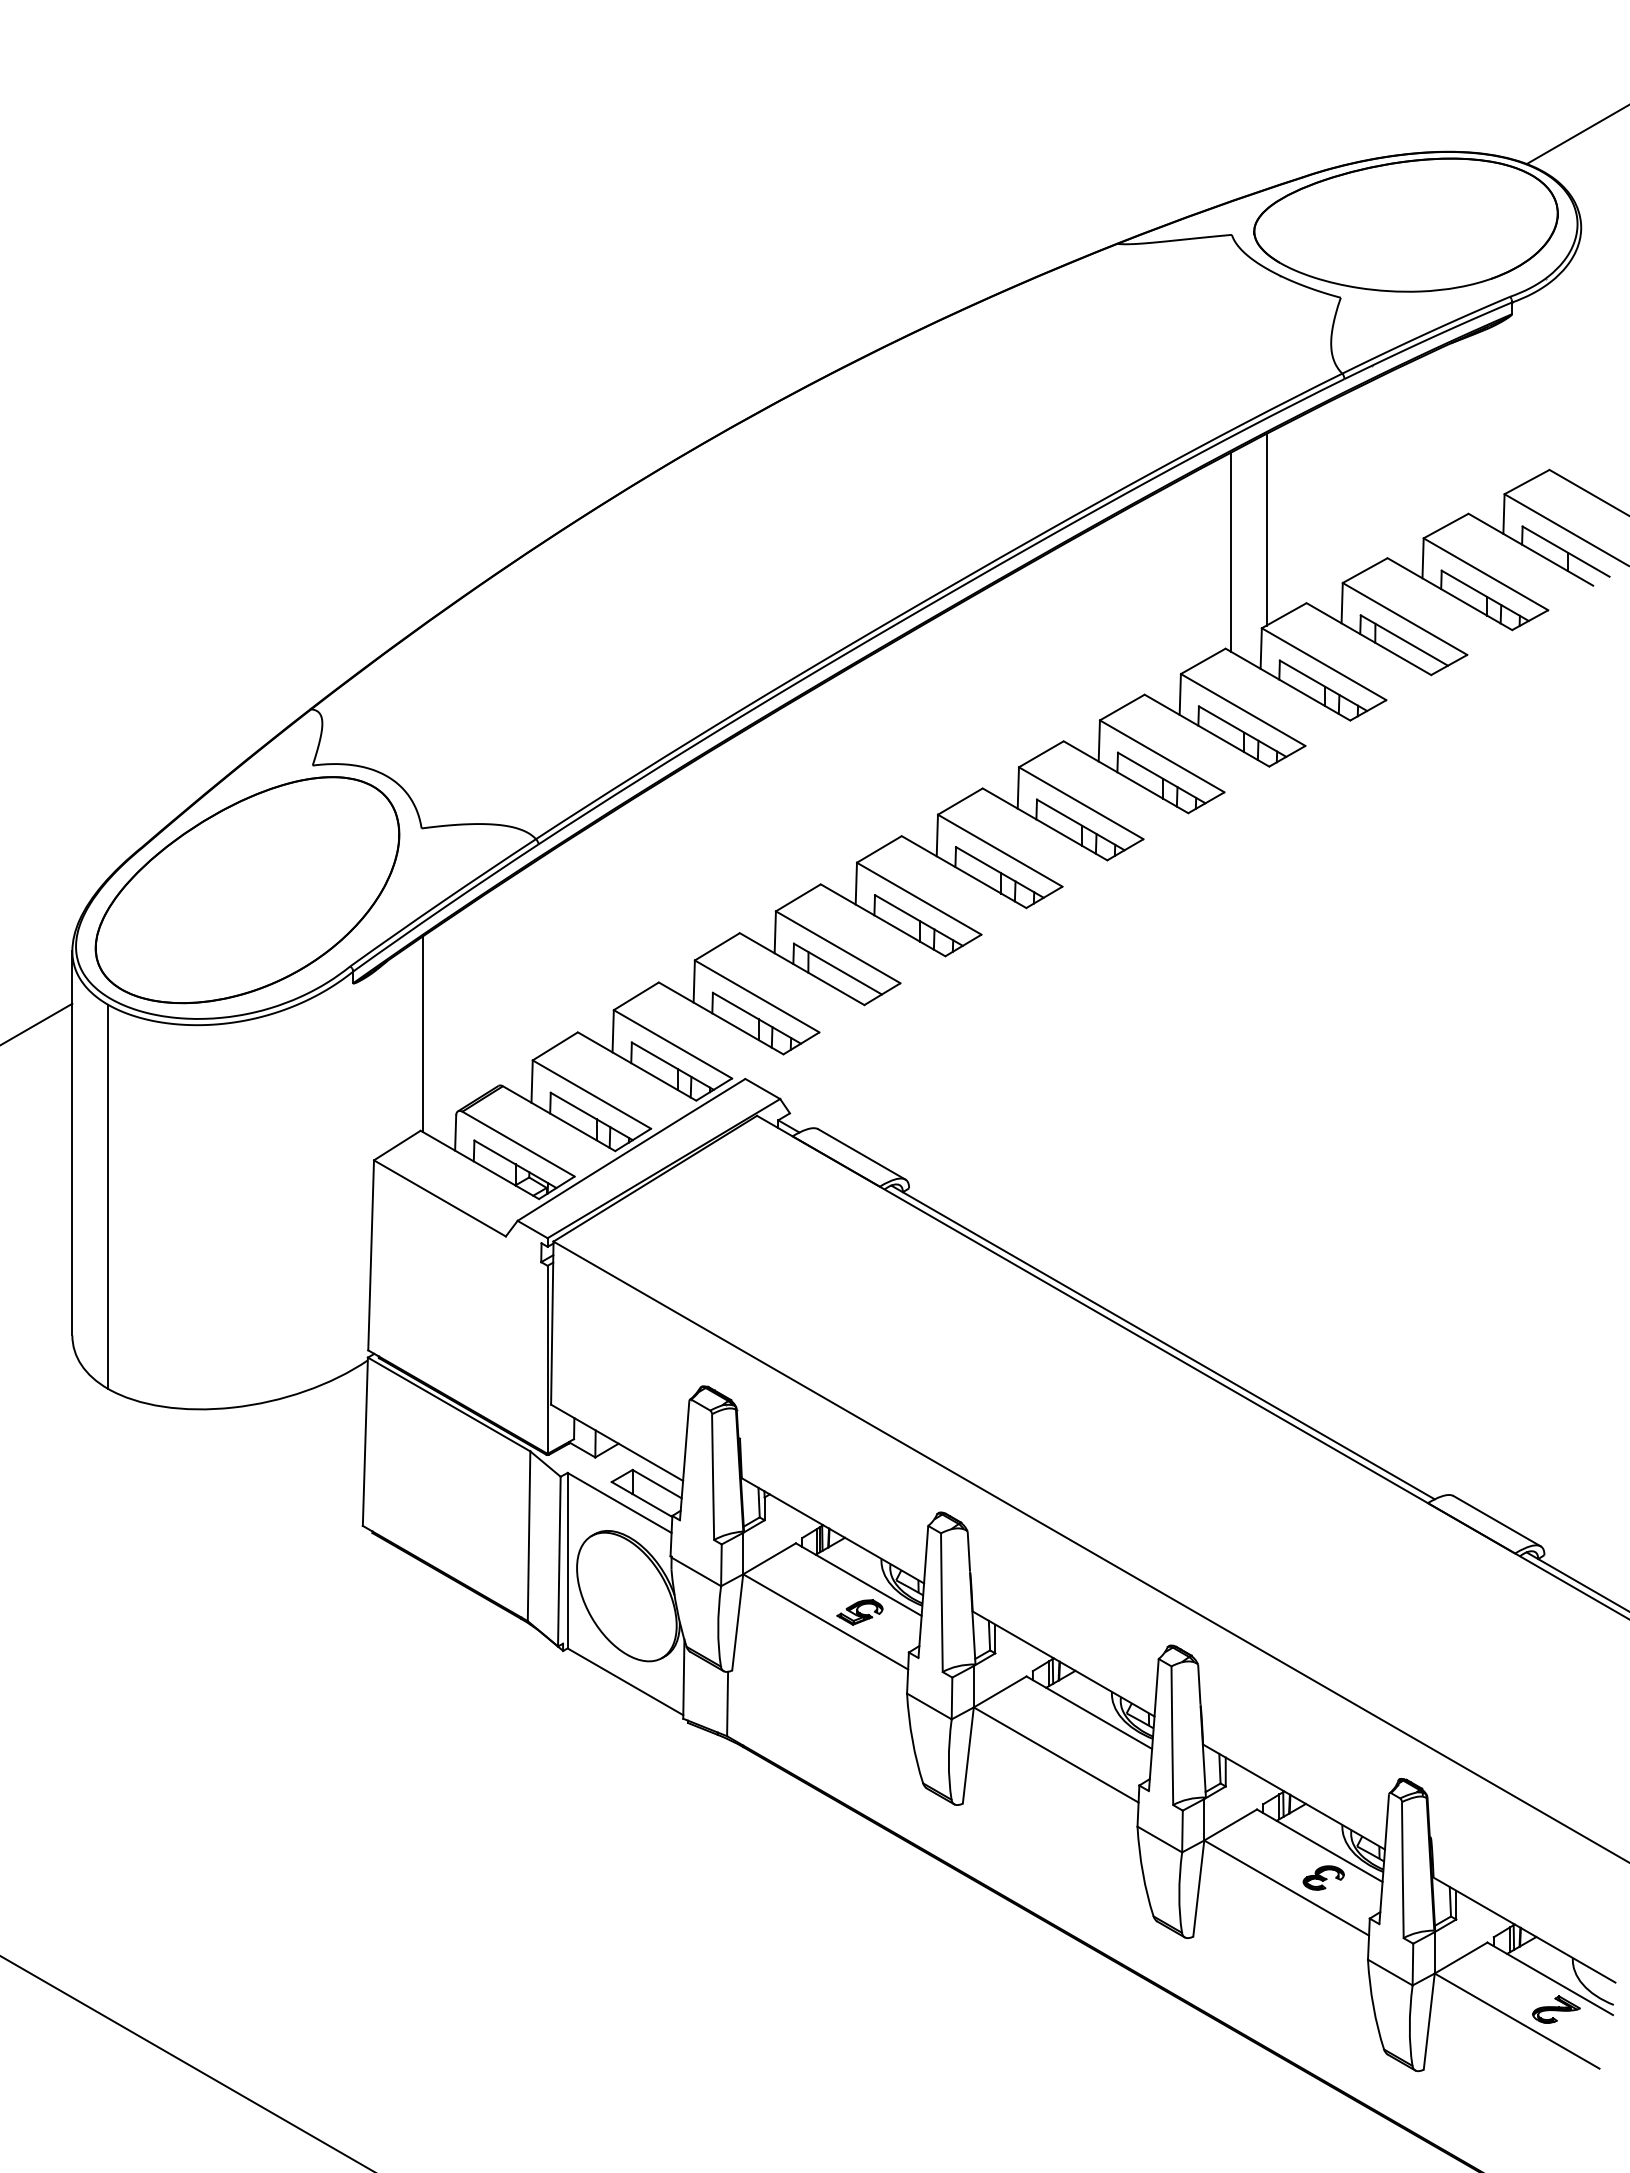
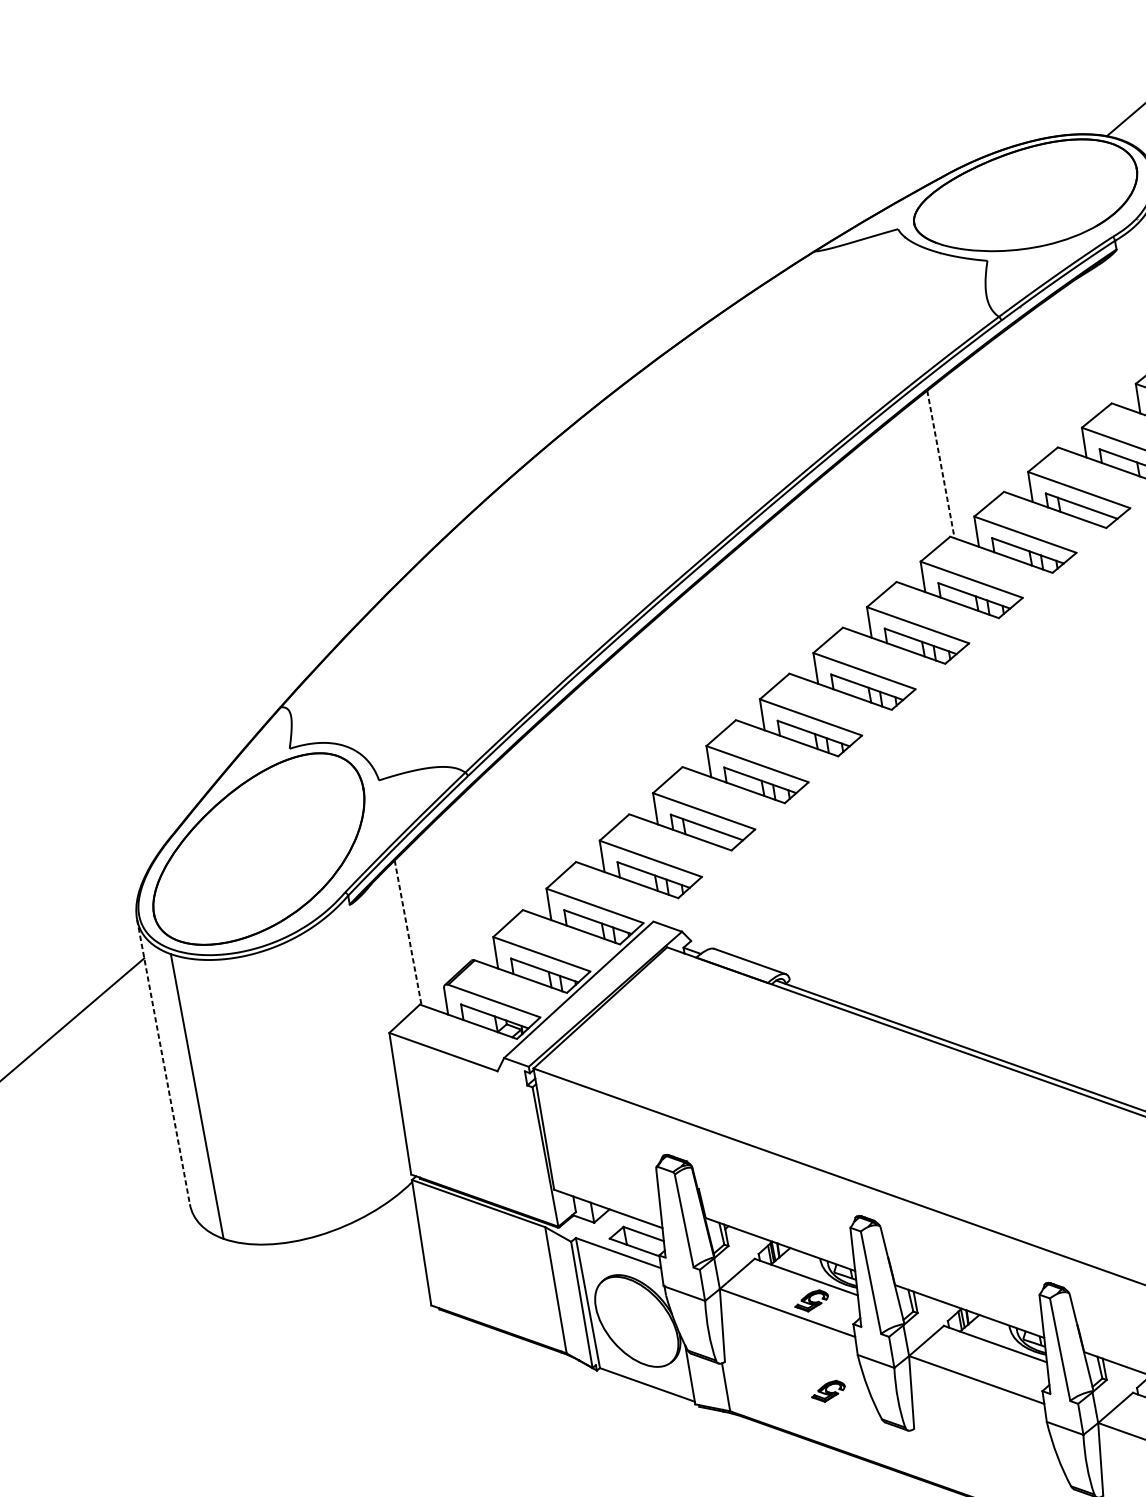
line: (1266, 529) -> (964, 442), removed
line: (1230, 552) -> (940, 464), solid -> dashed
line: (422, 1034) -> (408, 933), solid -> dashed
line: (72, 1143) -> (163, 1061), solid -> dashed
part: (859, 1734) -> (828, 1391), added

